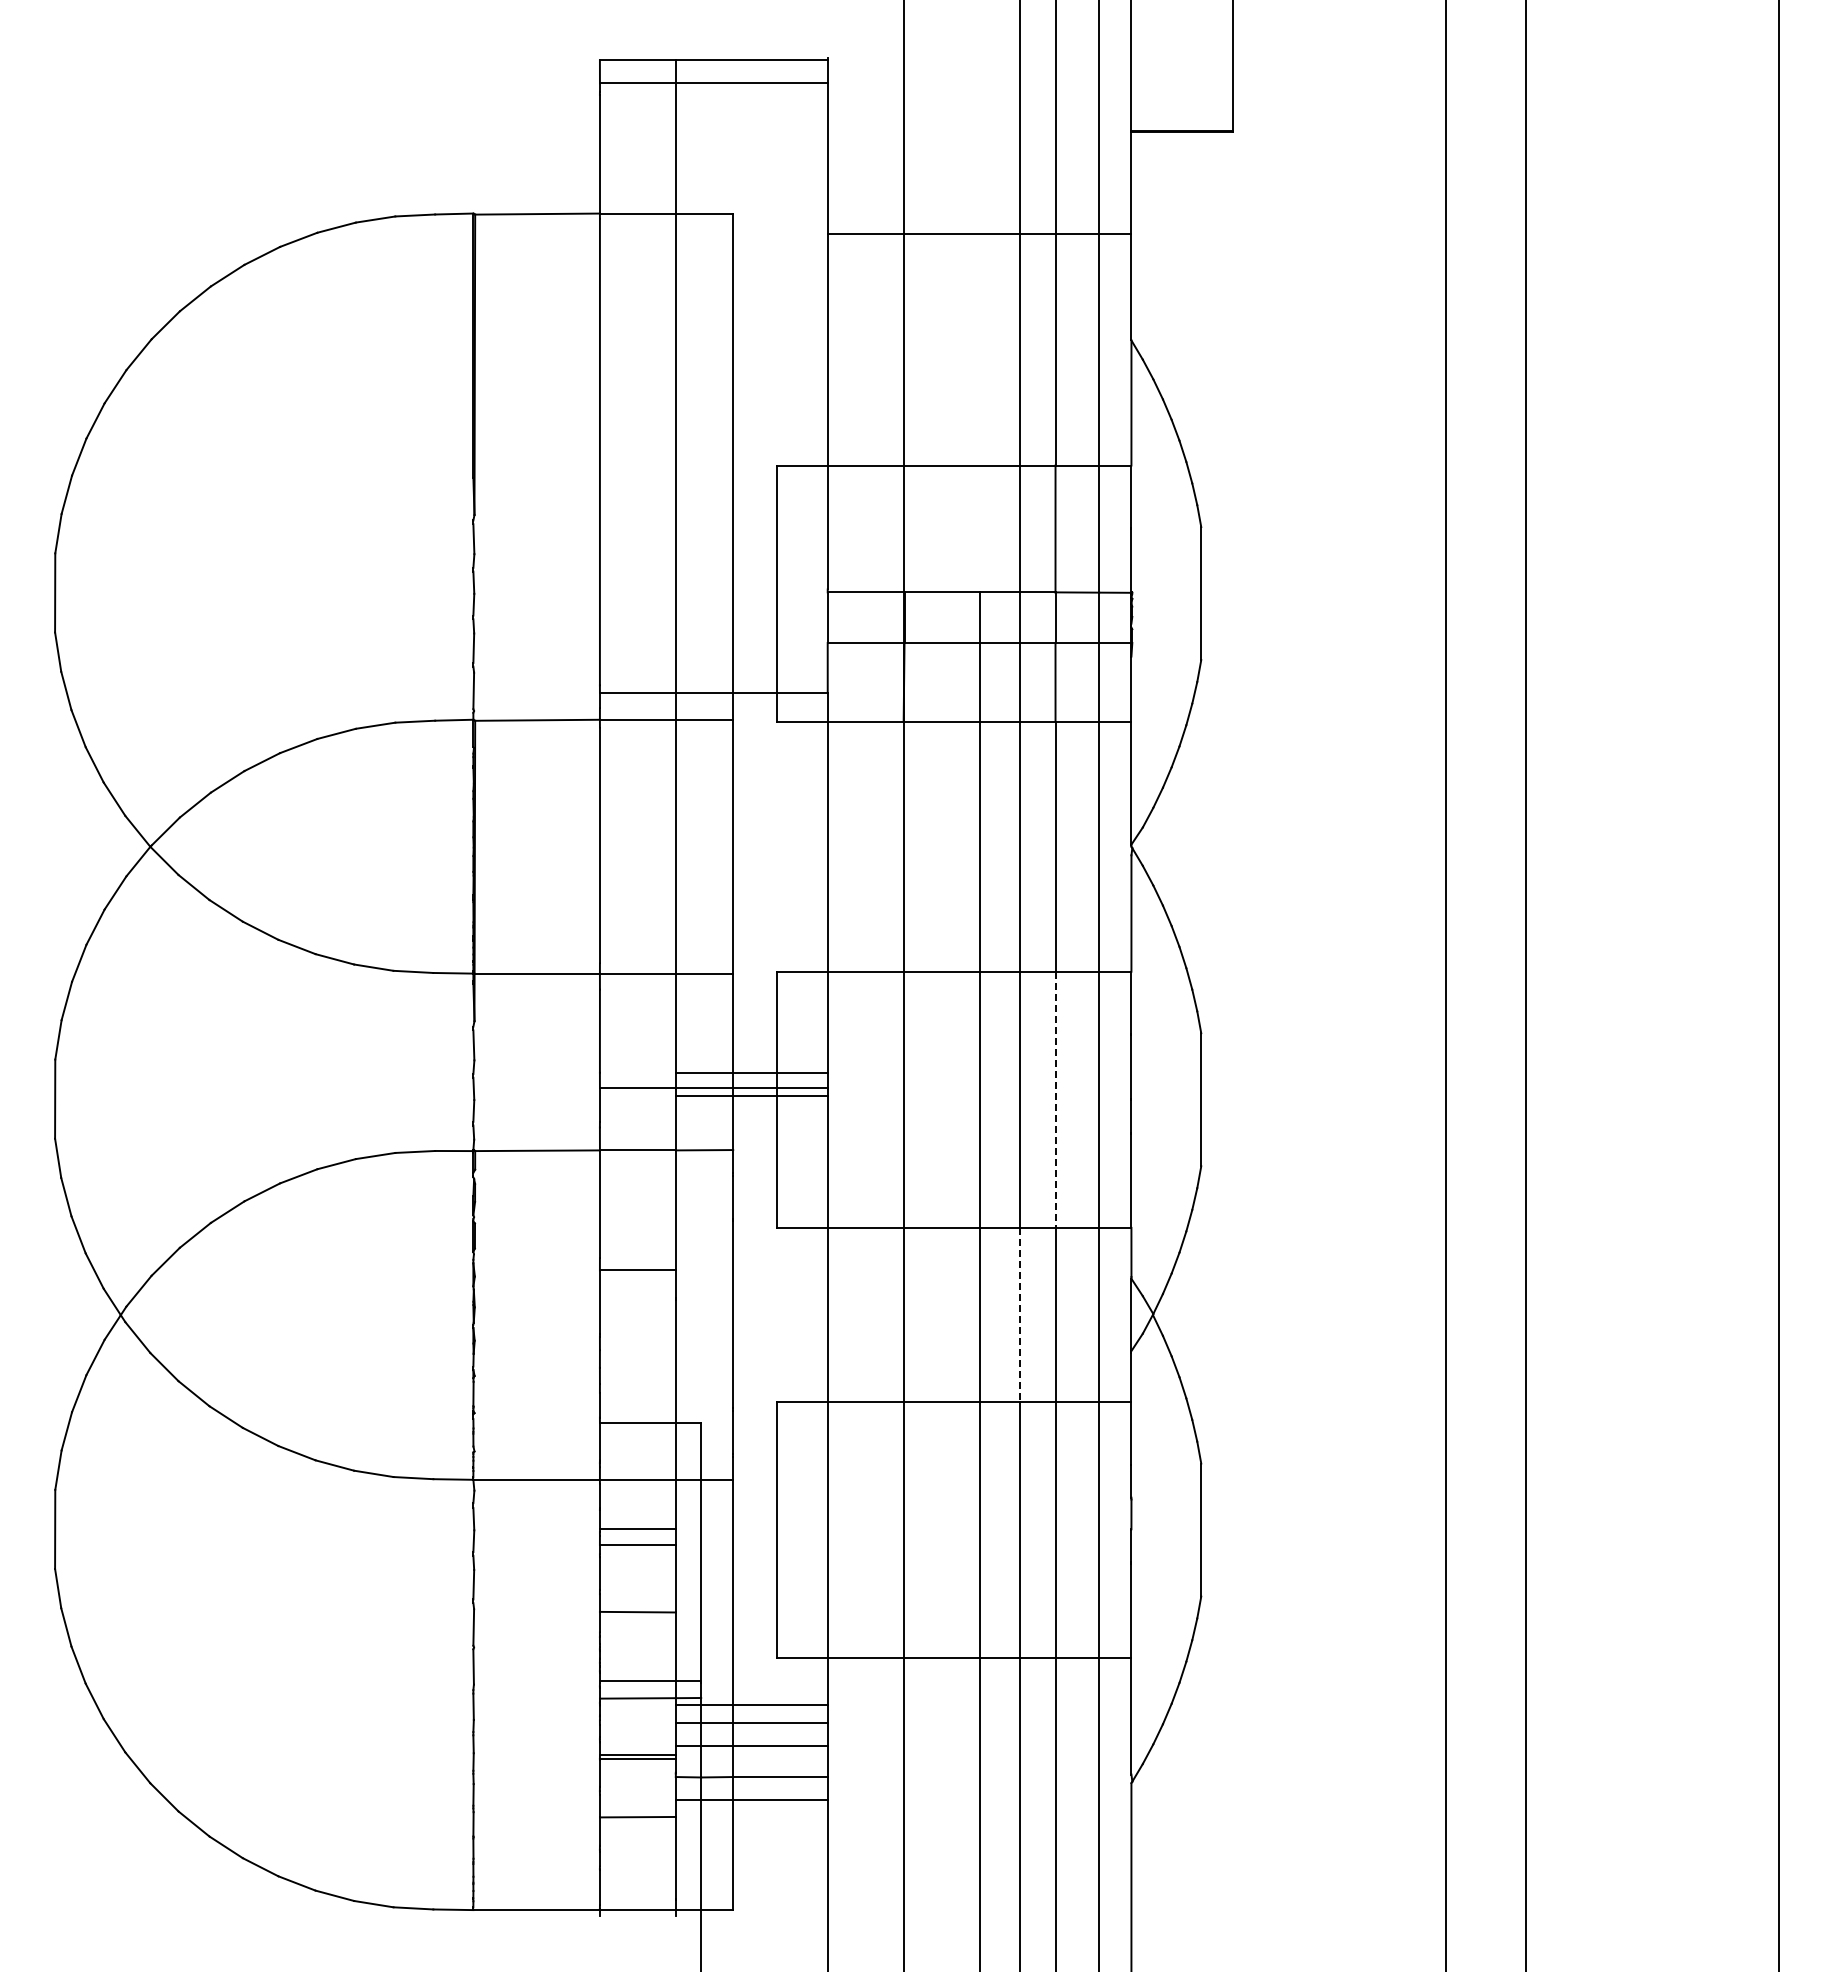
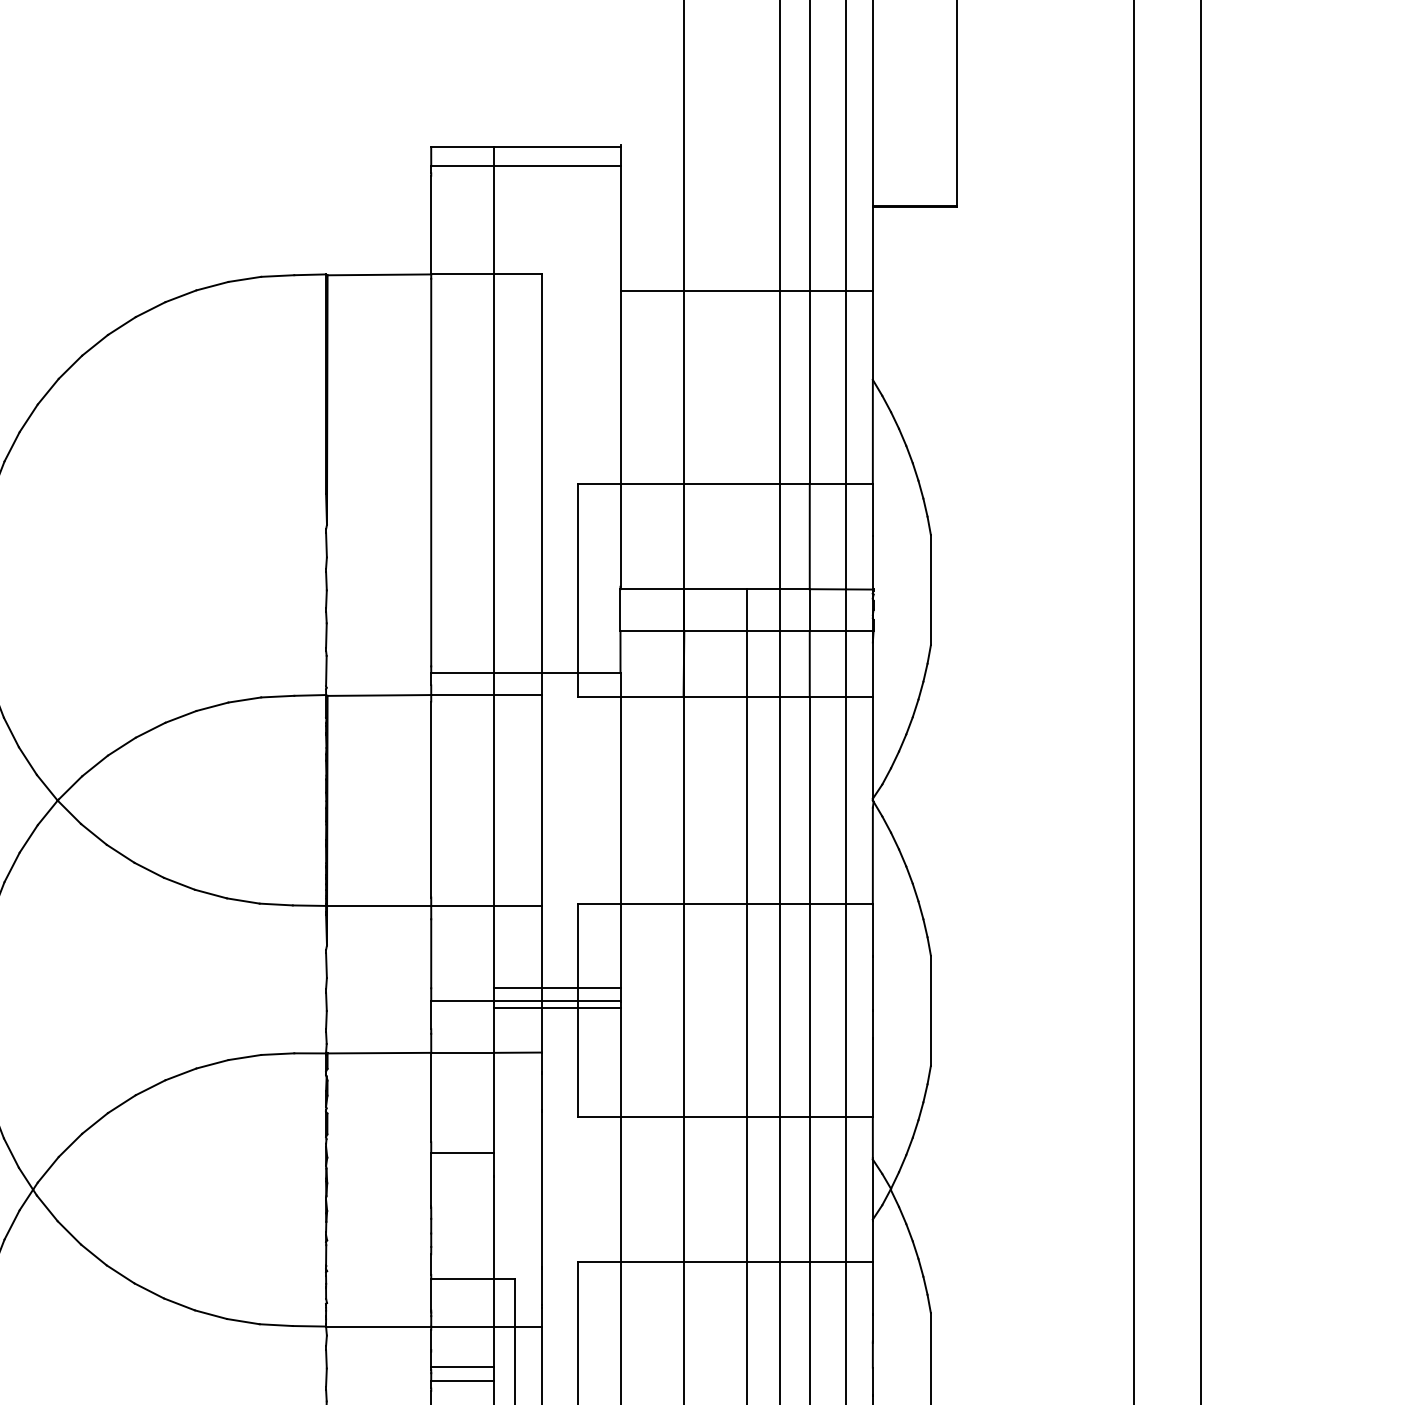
line: (1055, 1100) -> (809, 1011), dashed -> solid
line: (1019, 1315) -> (779, 1190), dashed -> solid

